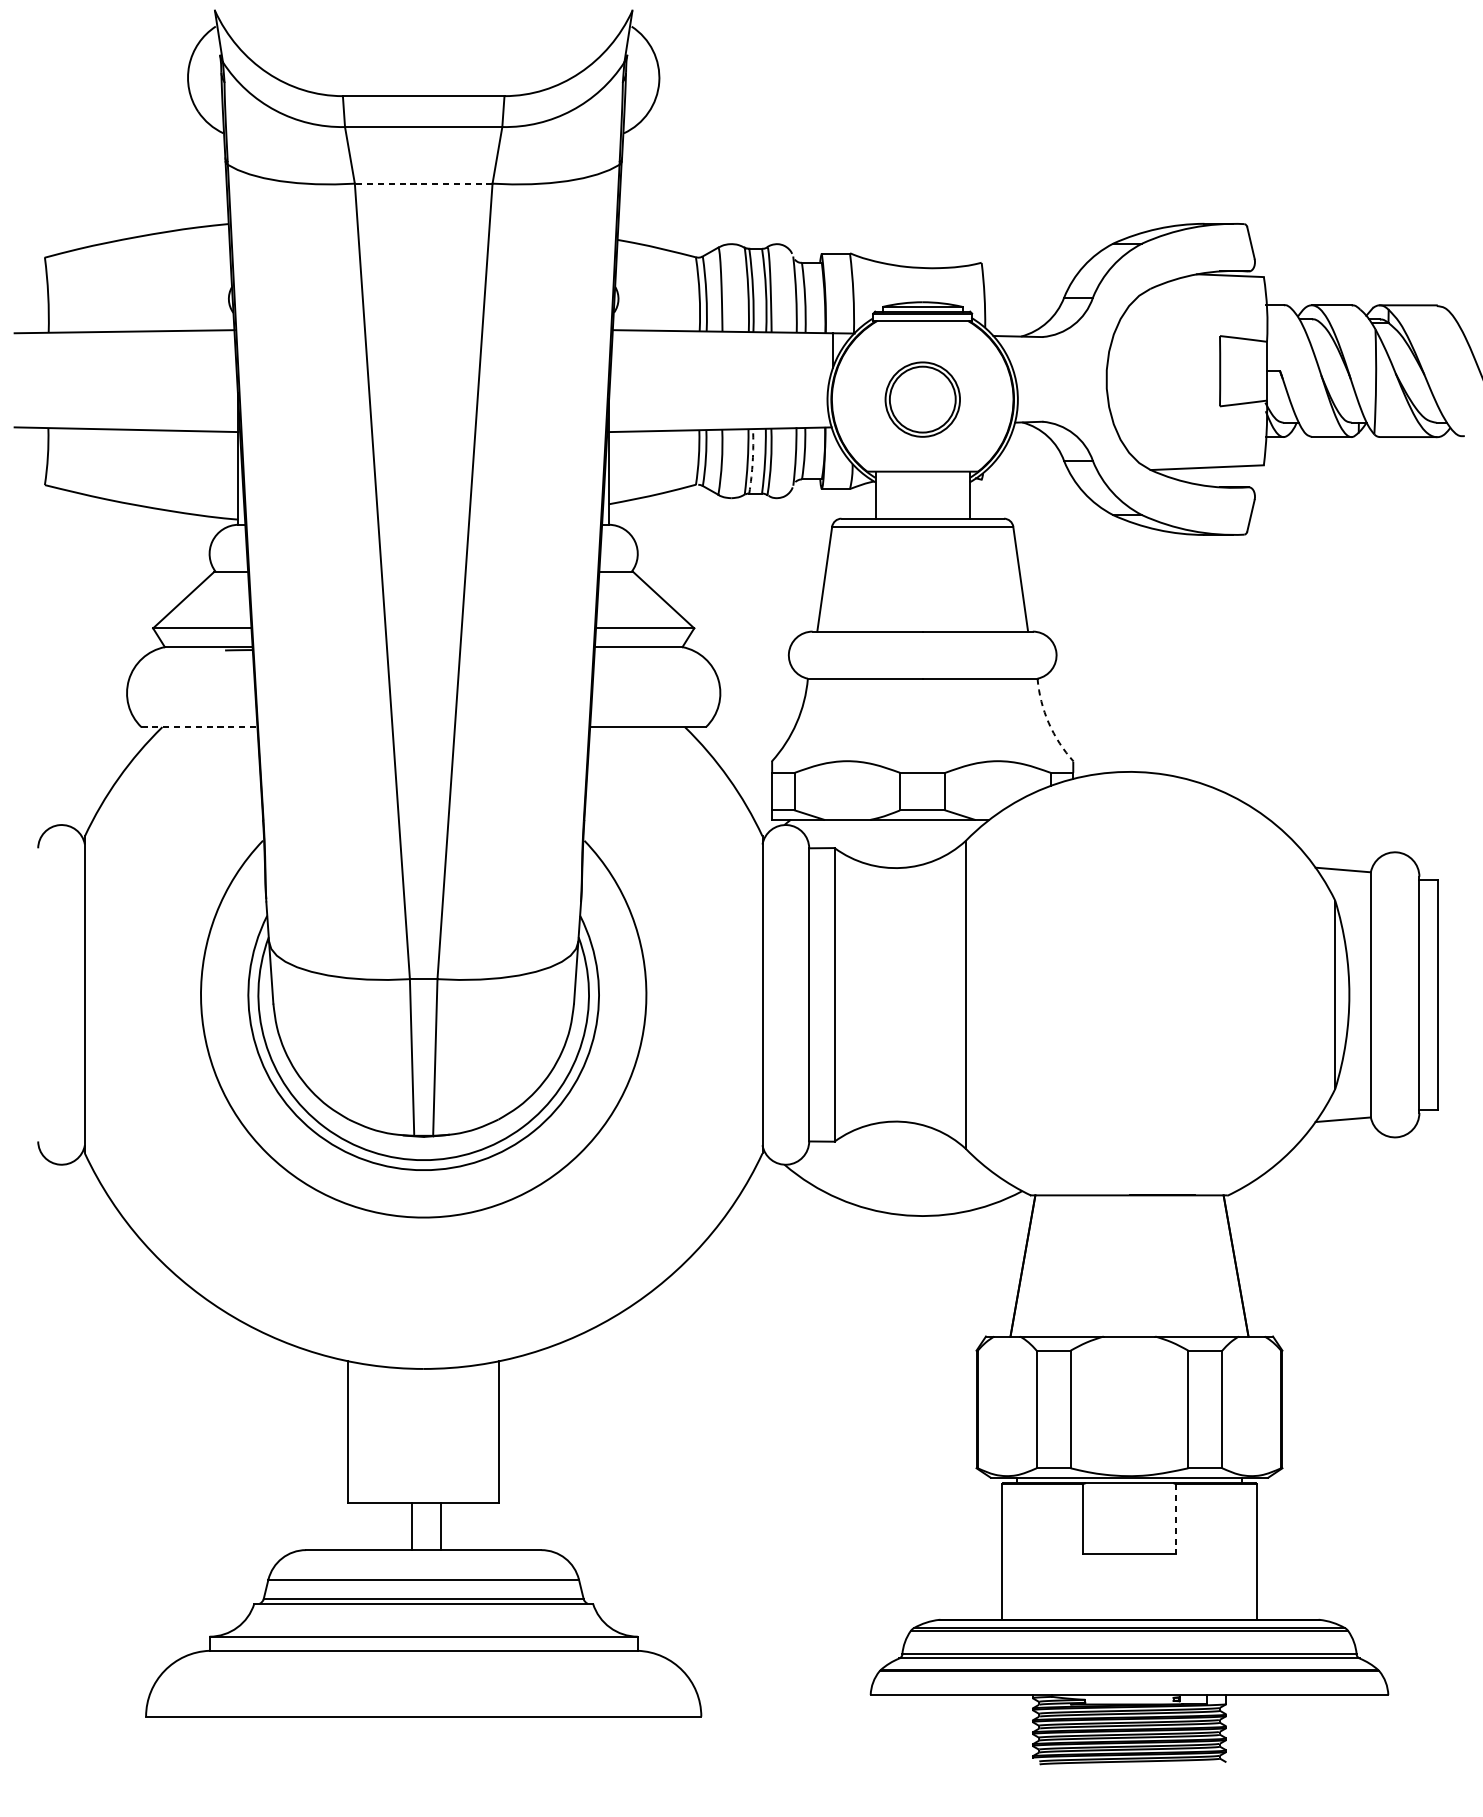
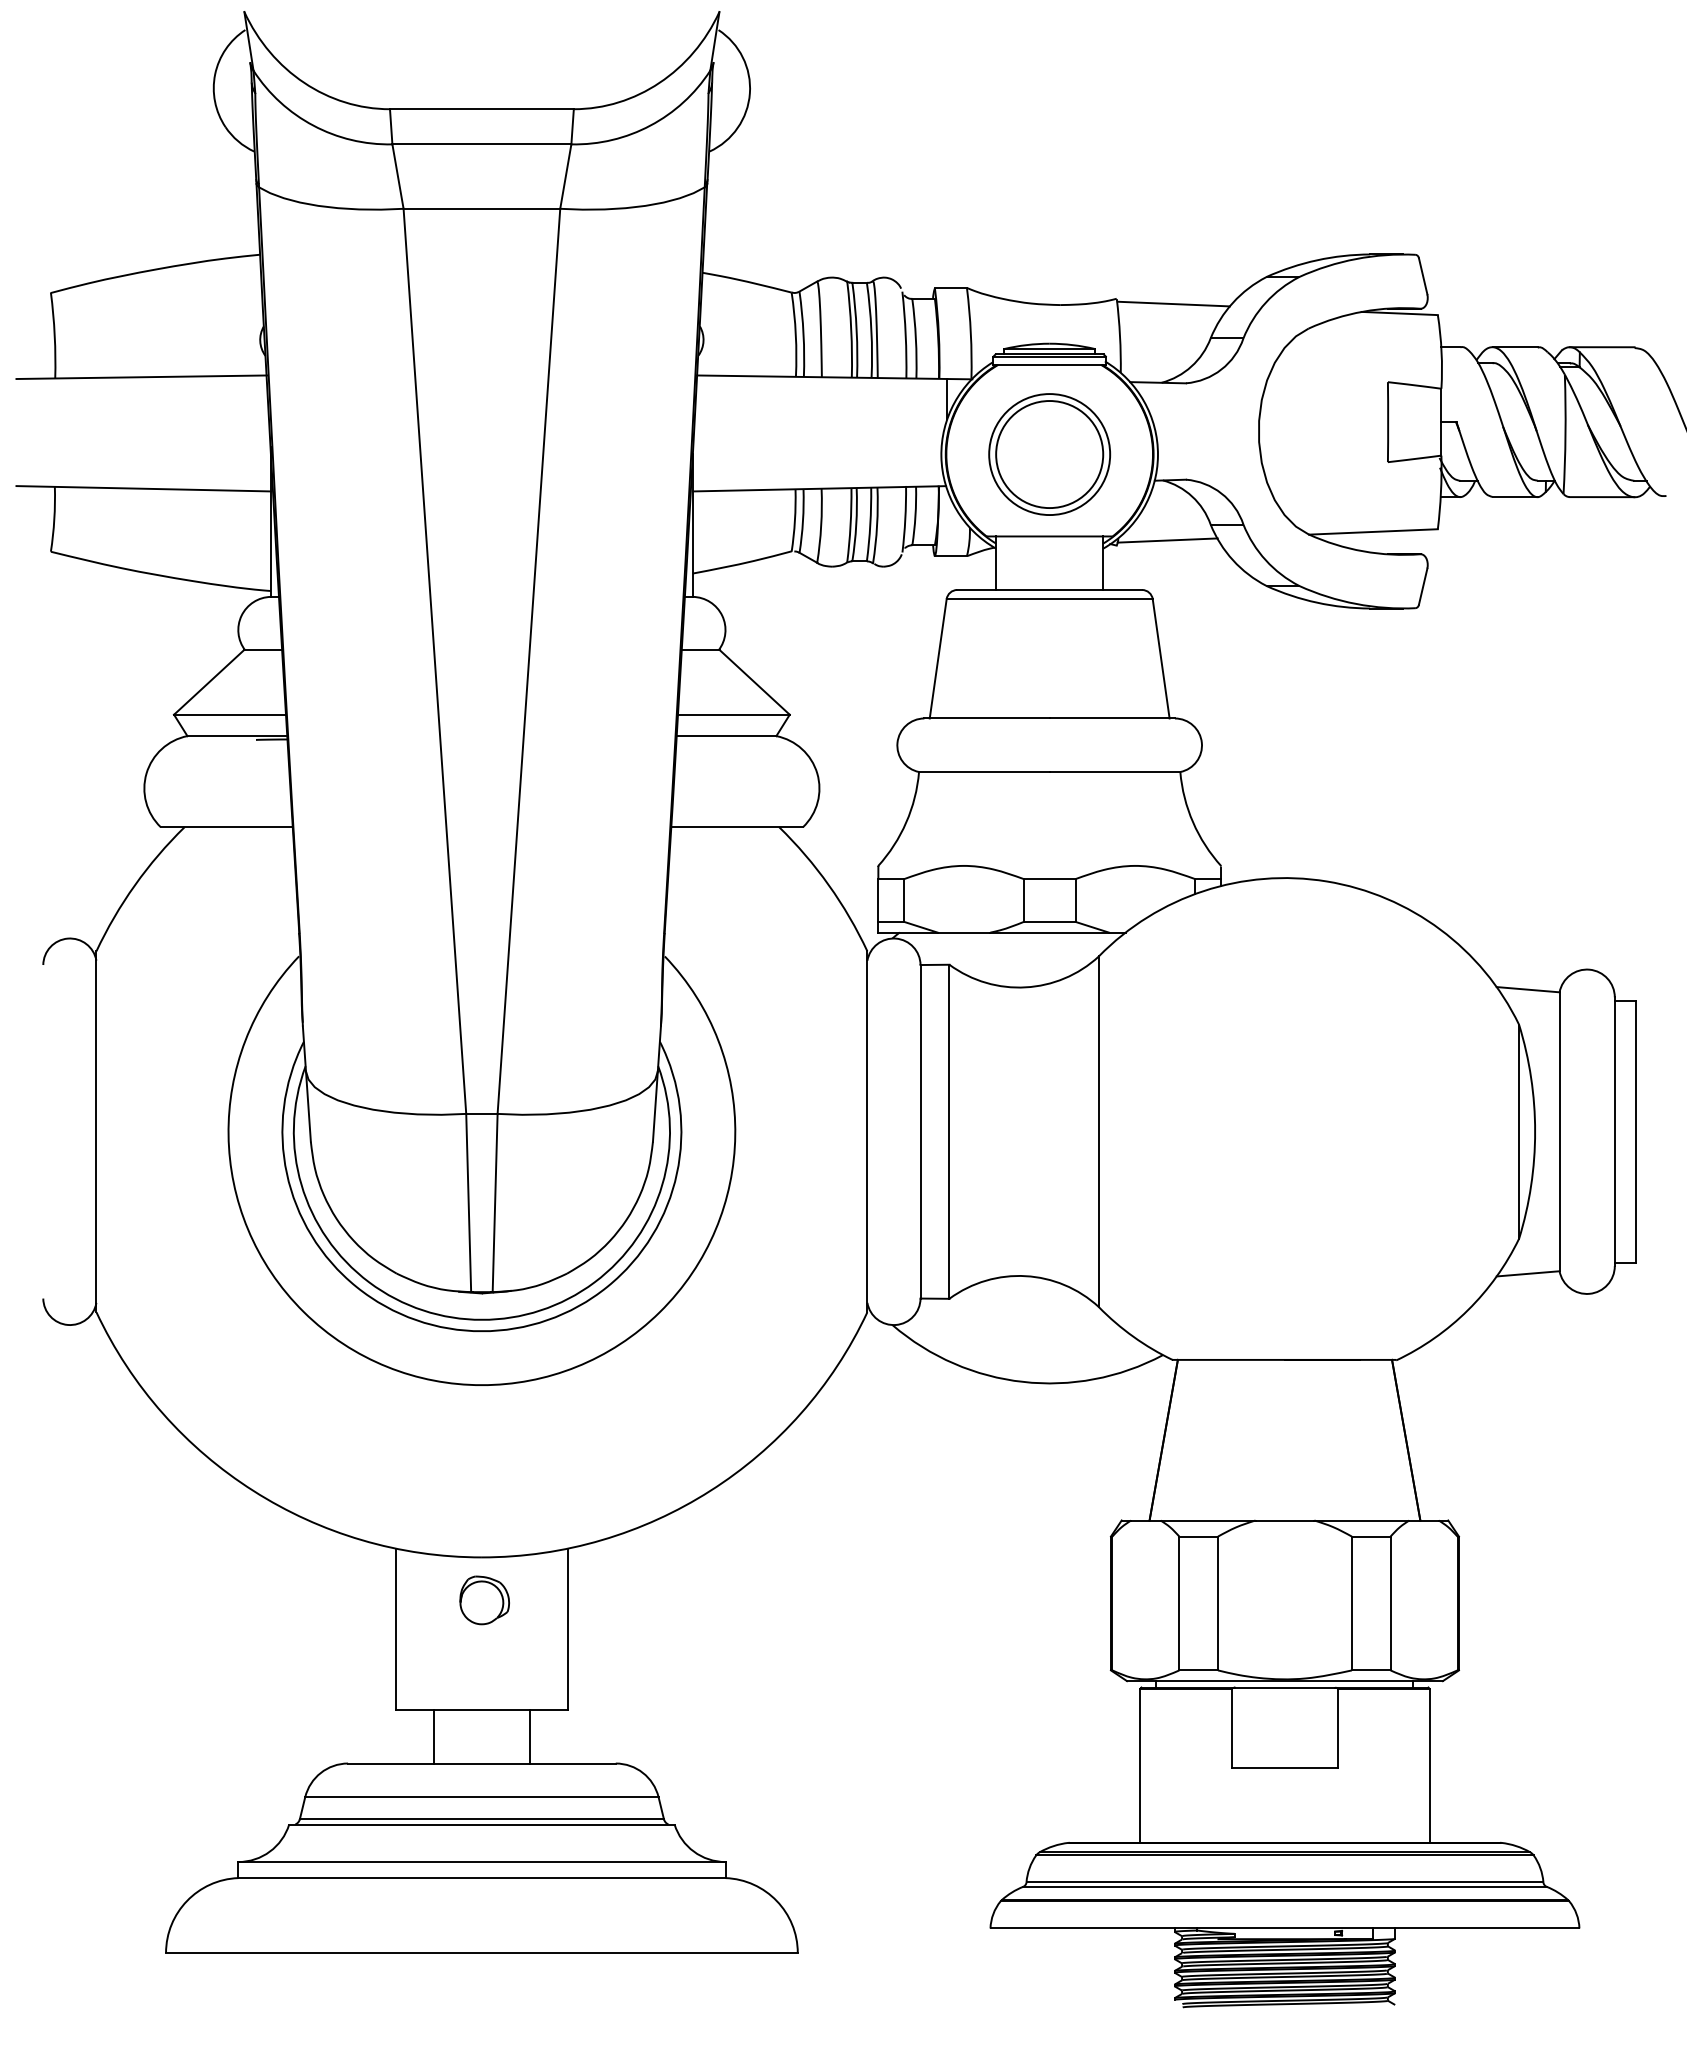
line: (423, 183) -> (481, 208), dashed -> solid
line: (1031, 266) -> (1173, 303), added
part: (922, 399) -> (1049, 454), size x1.43
arc: (752, 461) -> (856, 524), dashed -> solid
line: (1026, 475) -> (1167, 540), added
arc: (1049, 723) -> (1193, 822), dashed -> solid
line: (199, 727) -> (226, 827), dashed -> solid
part: (425, 1406) -> (484, 1600), added
line: (1176, 1519) -> (1338, 1728), dashed -> solid
line: (412, 1526) -> (530, 1736), moved
line: (440, 1526) -> (433, 1736), moved

